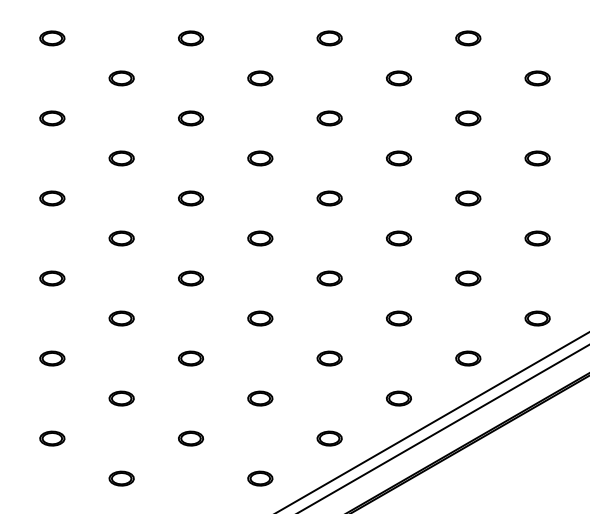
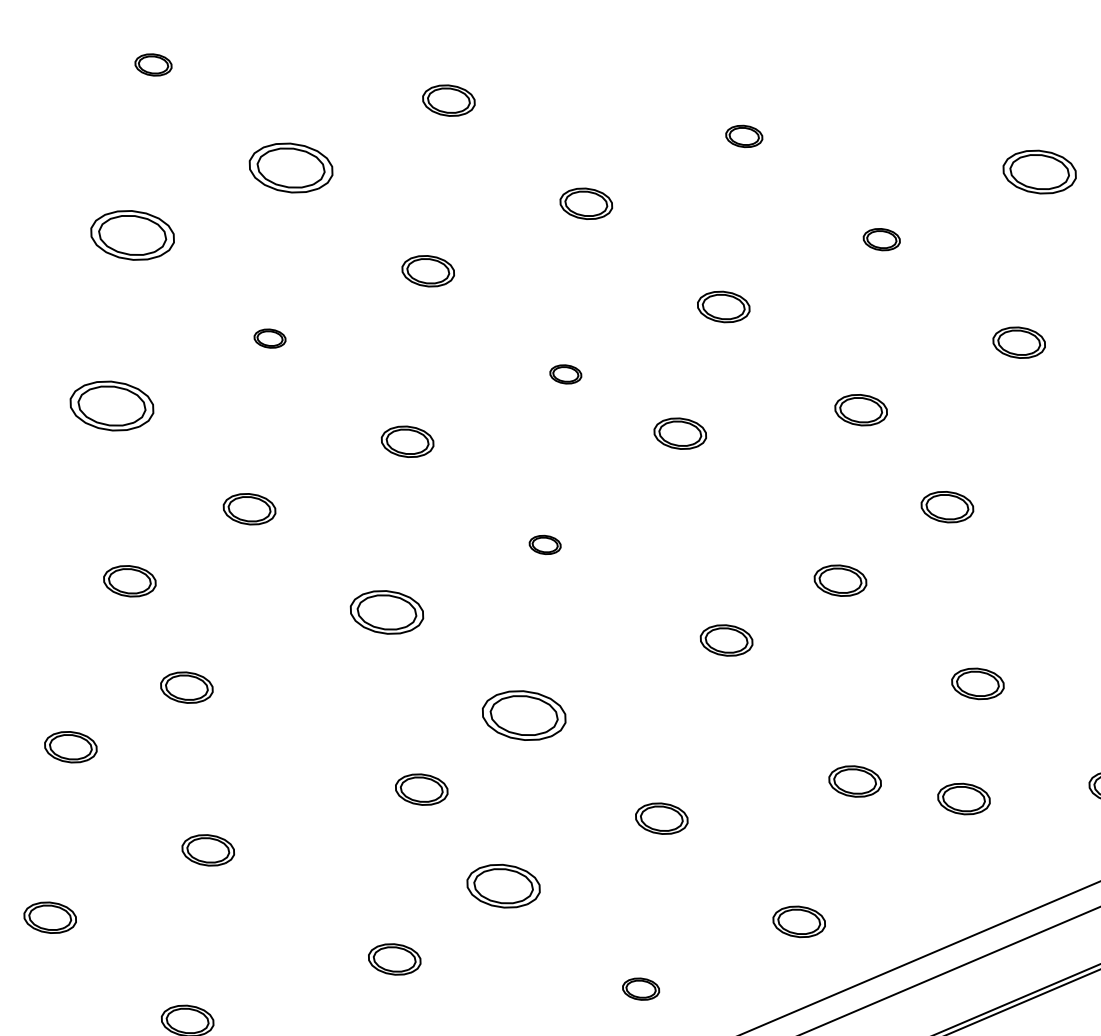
part: (52, 38) -> (153, 65), size x0.7
part: (329, 38) -> (744, 136), size x0.7
part: (468, 38) -> (1040, 172), size x1.4
part: (121, 78) -> (290, 168), size x1.6
part: (398, 78) -> (880, 239), size x0.7
part: (52, 118) -> (133, 235), size x1.6
part: (121, 158) -> (269, 338), size x0.6
part: (260, 158) -> (566, 374), size x0.6
part: (52, 198) -> (112, 406), size x1.6
part: (329, 198) -> (679, 433), moved
part: (468, 198) -> (947, 507), moved
part: (260, 238) -> (545, 544), size x0.6
part: (52, 278) -> (130, 581), moved
part: (190, 278) -> (385, 612), size x1.4
part: (329, 278) -> (726, 640), moved
part: (121, 318) -> (186, 687), moved
part: (260, 318) -> (524, 715), size x1.6
part: (398, 318) -> (854, 781), moved
part: (190, 358) -> (420, 789), moved
part: (468, 358) -> (964, 798), moved
part: (260, 398) -> (504, 885), size x1.4
part: (191, 438) -> (395, 959), moved
part: (329, 438) -> (640, 988), size x0.7

